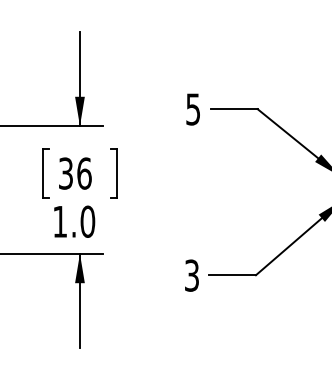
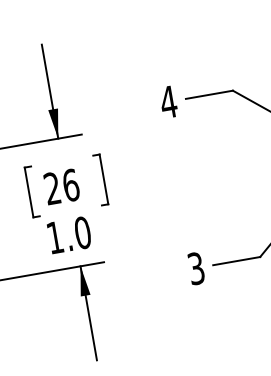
text: (192, 109) -> (167, 102), 5 -> 4
text: (65, 173) -> (52, 188), 36 -> 26

